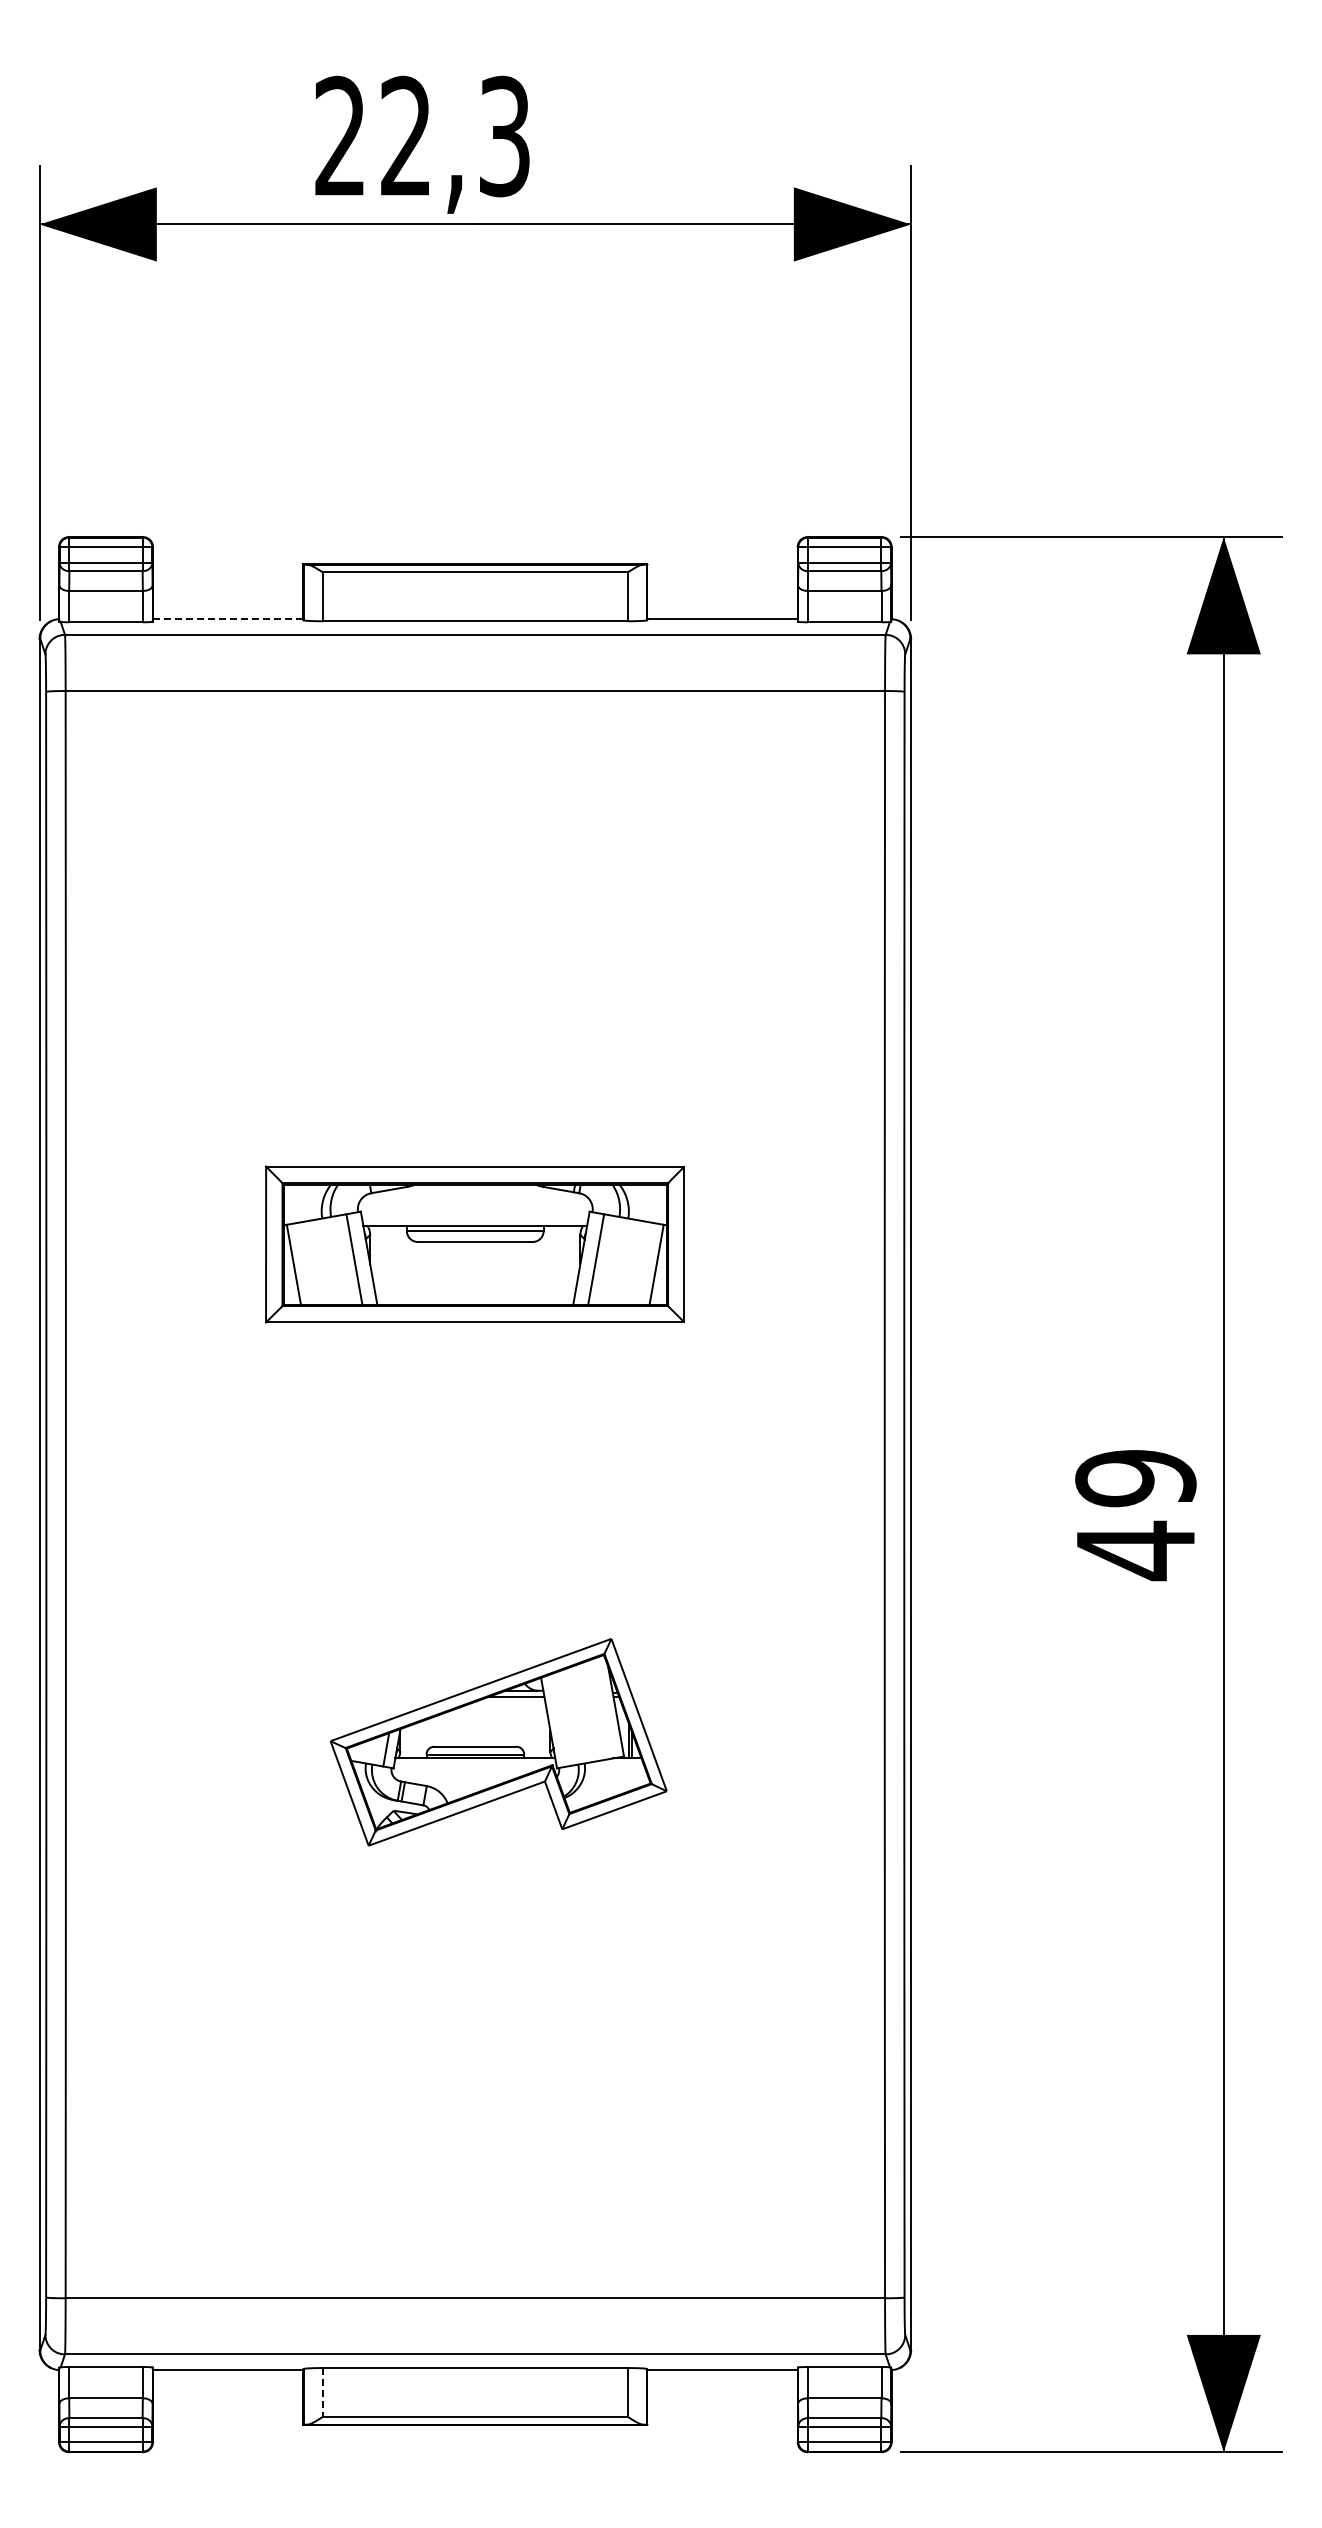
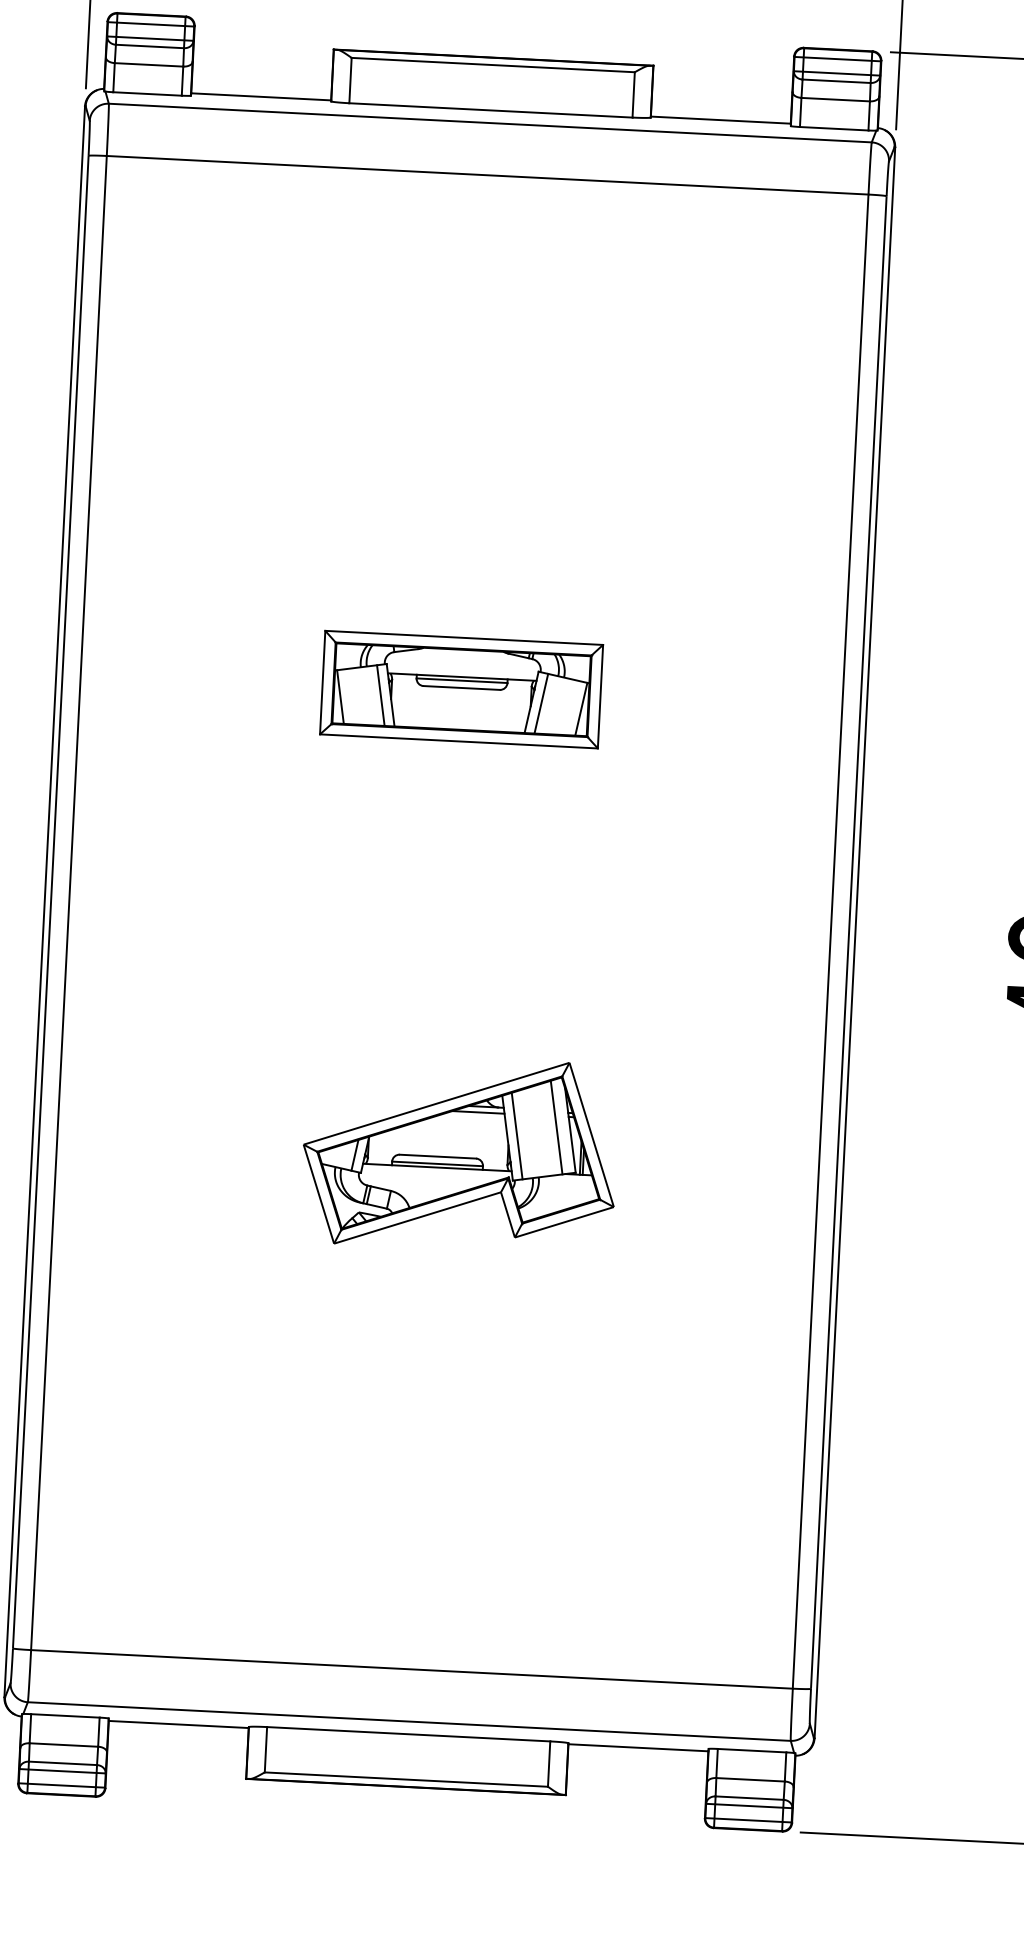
line: (227, 619) -> (260, 97), dashed -> solid
part: (475, 1243) -> (461, 688), size x0.71
line: (600, 1709) -> (556, 1127), added
line: (559, 1720) -> (517, 1136), added
line: (323, 2392) -> (266, 1749), dashed -> solid

